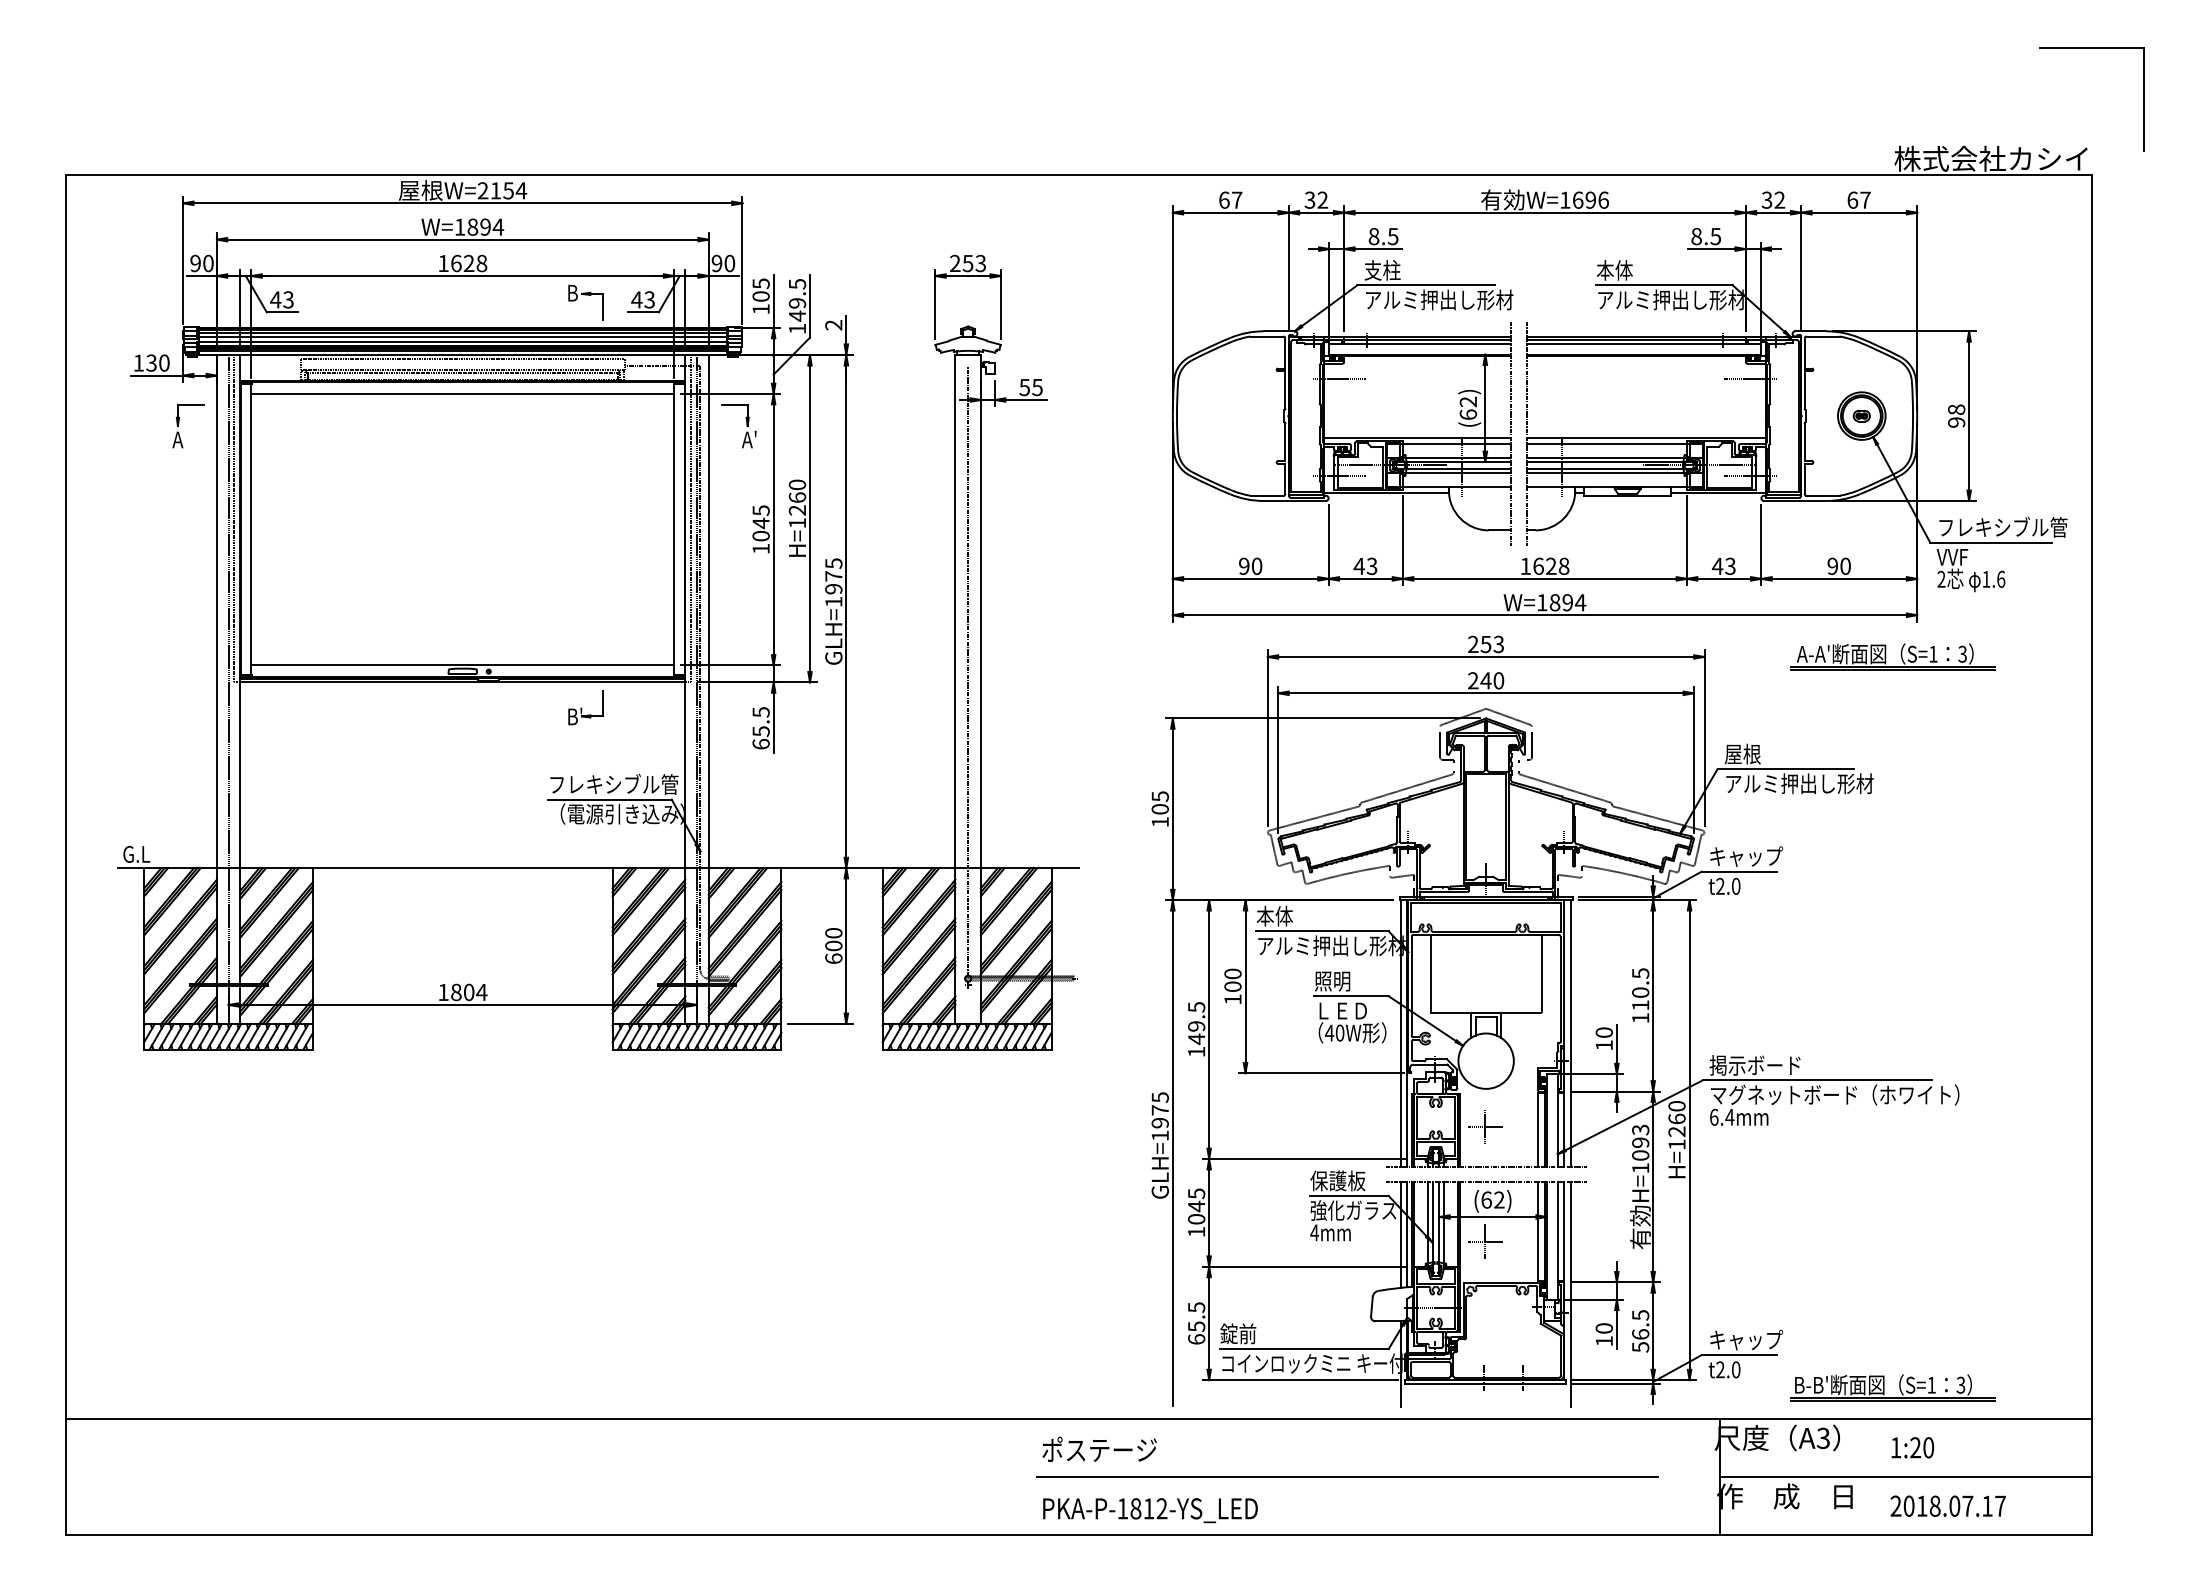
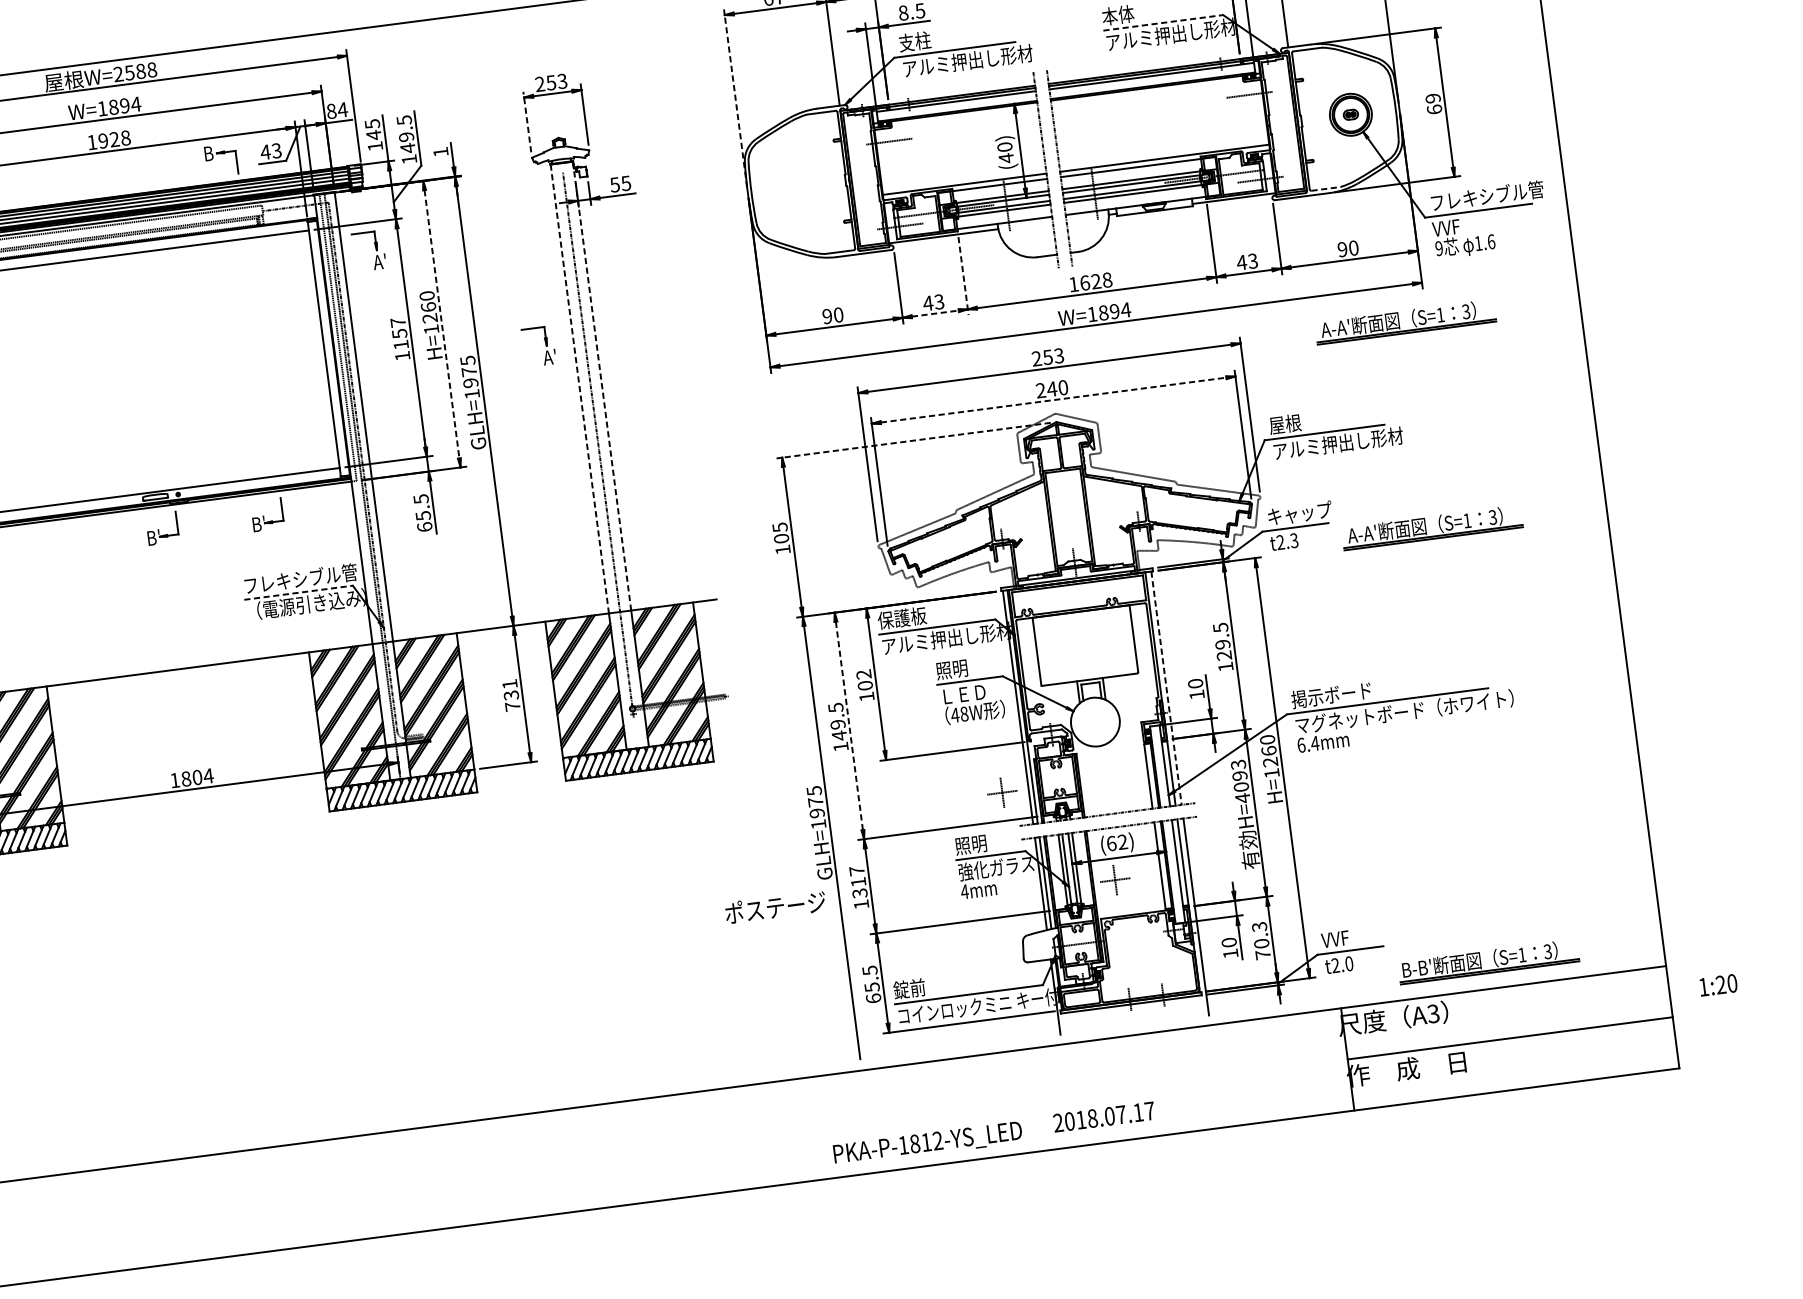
text: (508, 190) -> (140, 71), W=2154 -> W=2588
text: (456, 263) -> (103, 140), 1628 -> 1928
text: (723, 263) -> (337, 110), 90 -> 84
line: (1664, 285) -> (1163, 22), solid -> dashed
text: (760, 296) -> (373, 135), 105 -> 145
line: (935, 304) -> (527, 122), solid -> dashed
line: (1172, 307) -> (735, 98), solid -> dashed
text: (833, 325) -> (440, 152), 2 -> 1
text: (1468, 408) -> (1005, 152), (62) -> (40)
text: (1956, 415) -> (1433, 103), 98 -> 69
line: (1822, 495) -> (1325, 188), solid -> dashed
line: (810, 519) -> (442, 324), solid -> dashed
text: (760, 523) -> (399, 333), 1045 -> 1157
line: (1403, 540) -> (963, 275), solid -> dashed
part: (923, 558) -> (545, 346), added
line: (1365, 578) -> (934, 313), solid -> dashed
text: (1941, 579) -> (1439, 248), 2 -> 9
line: (955, 612) -> (579, 389), solid -> dashed
line: (980, 612) -> (601, 386), solid -> dashed
line: (1486, 693) -> (1053, 400), solid -> dashed
part: (465, 707) -> (161, 528), added
line: (1322, 718) -> (913, 440), solid -> dashed
line: (610, 799) -> (299, 592), solid -> dashed
text: (1735, 886) -> (1293, 540), t2.0 -> t2.3
part: (1892, 891) -> (1431, 527), added
text: (1283, 915) -> (901, 617), 本体 -> 保護板
text: (833, 945) -> (511, 695), 600 -> 731
text: (1232, 973) -> (863, 674), 100 -> 102
text: (1640, 998) -> (1223, 649), 110.5 -> 129.5
line: (1209, 1029) -> (849, 725), solid -> dashed
text: (1339, 1033) -> (963, 714), 40W -> 48W
line: (1570, 1034) -> (1166, 689), solid -> dashed
part: (1485, 1126) -> (1002, 792), moved
text: (1640, 1168) -> (1242, 798), H=1093 -> H=4093
text: (1337, 1180) -> (978, 843), 保護板 -> 照明
text: (1196, 1206) -> (858, 882), 1045 -> 1317
text: (1640, 1331) -> (1261, 941), 56.5 -> 70.3
text: (1745, 1339) -> (1354, 936), キャップ -> VVF
text: (1912, 1447) -> (1718, 985), moved
text: (1099, 1448) -> (775, 906), moved
line: (1347, 1477) -> (1021, 1102), removed
text: (1947, 1505) -> (1103, 1116), moved
text: (1150, 1510) -> (927, 1143), moved

